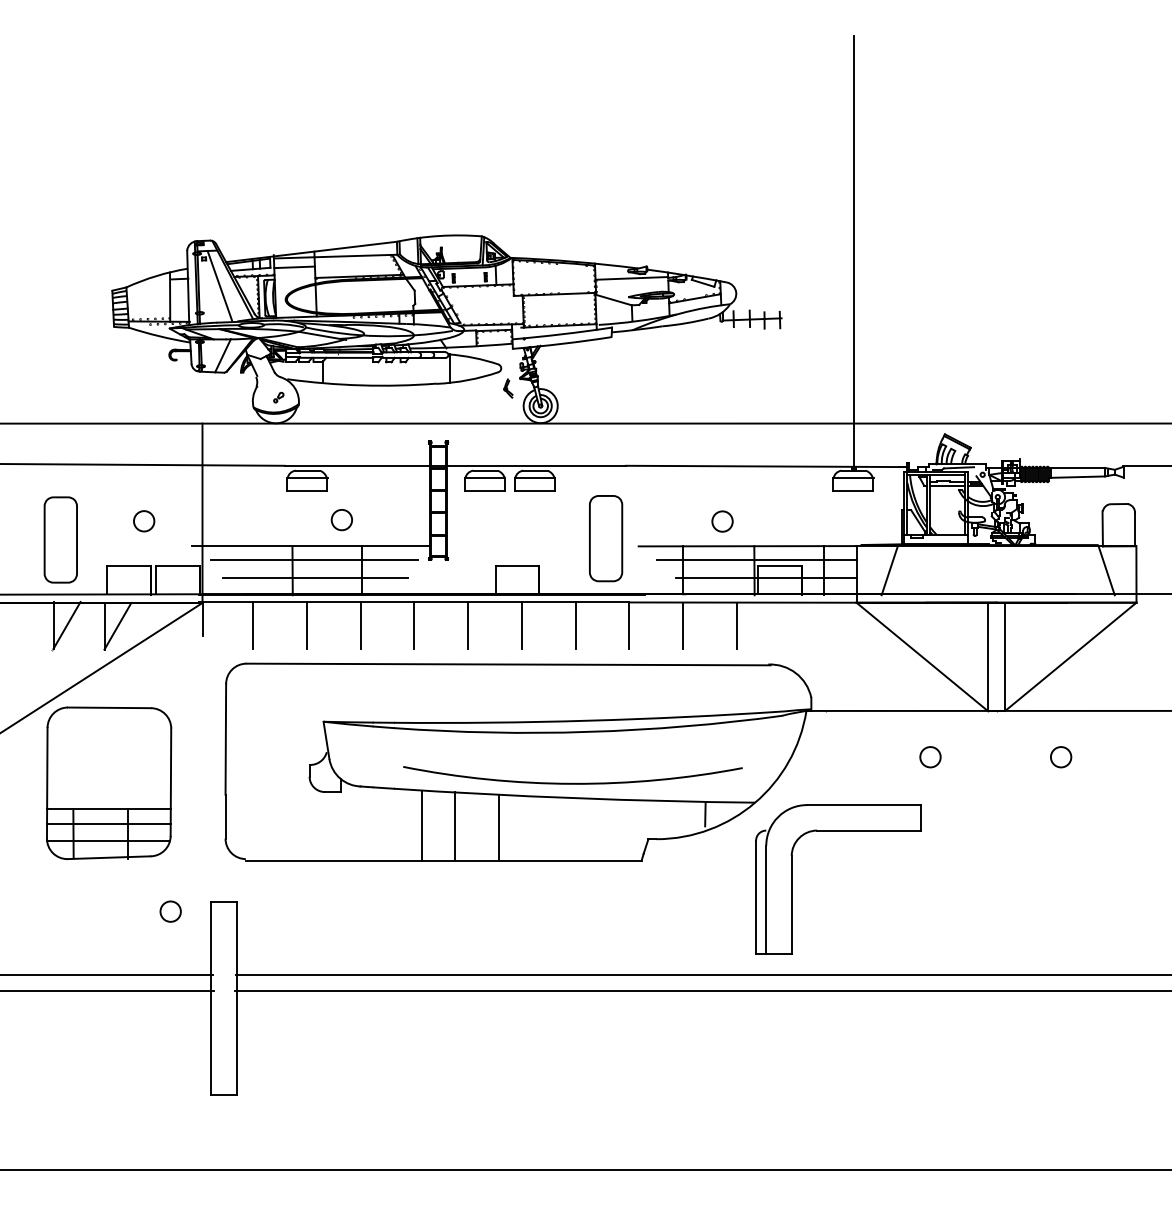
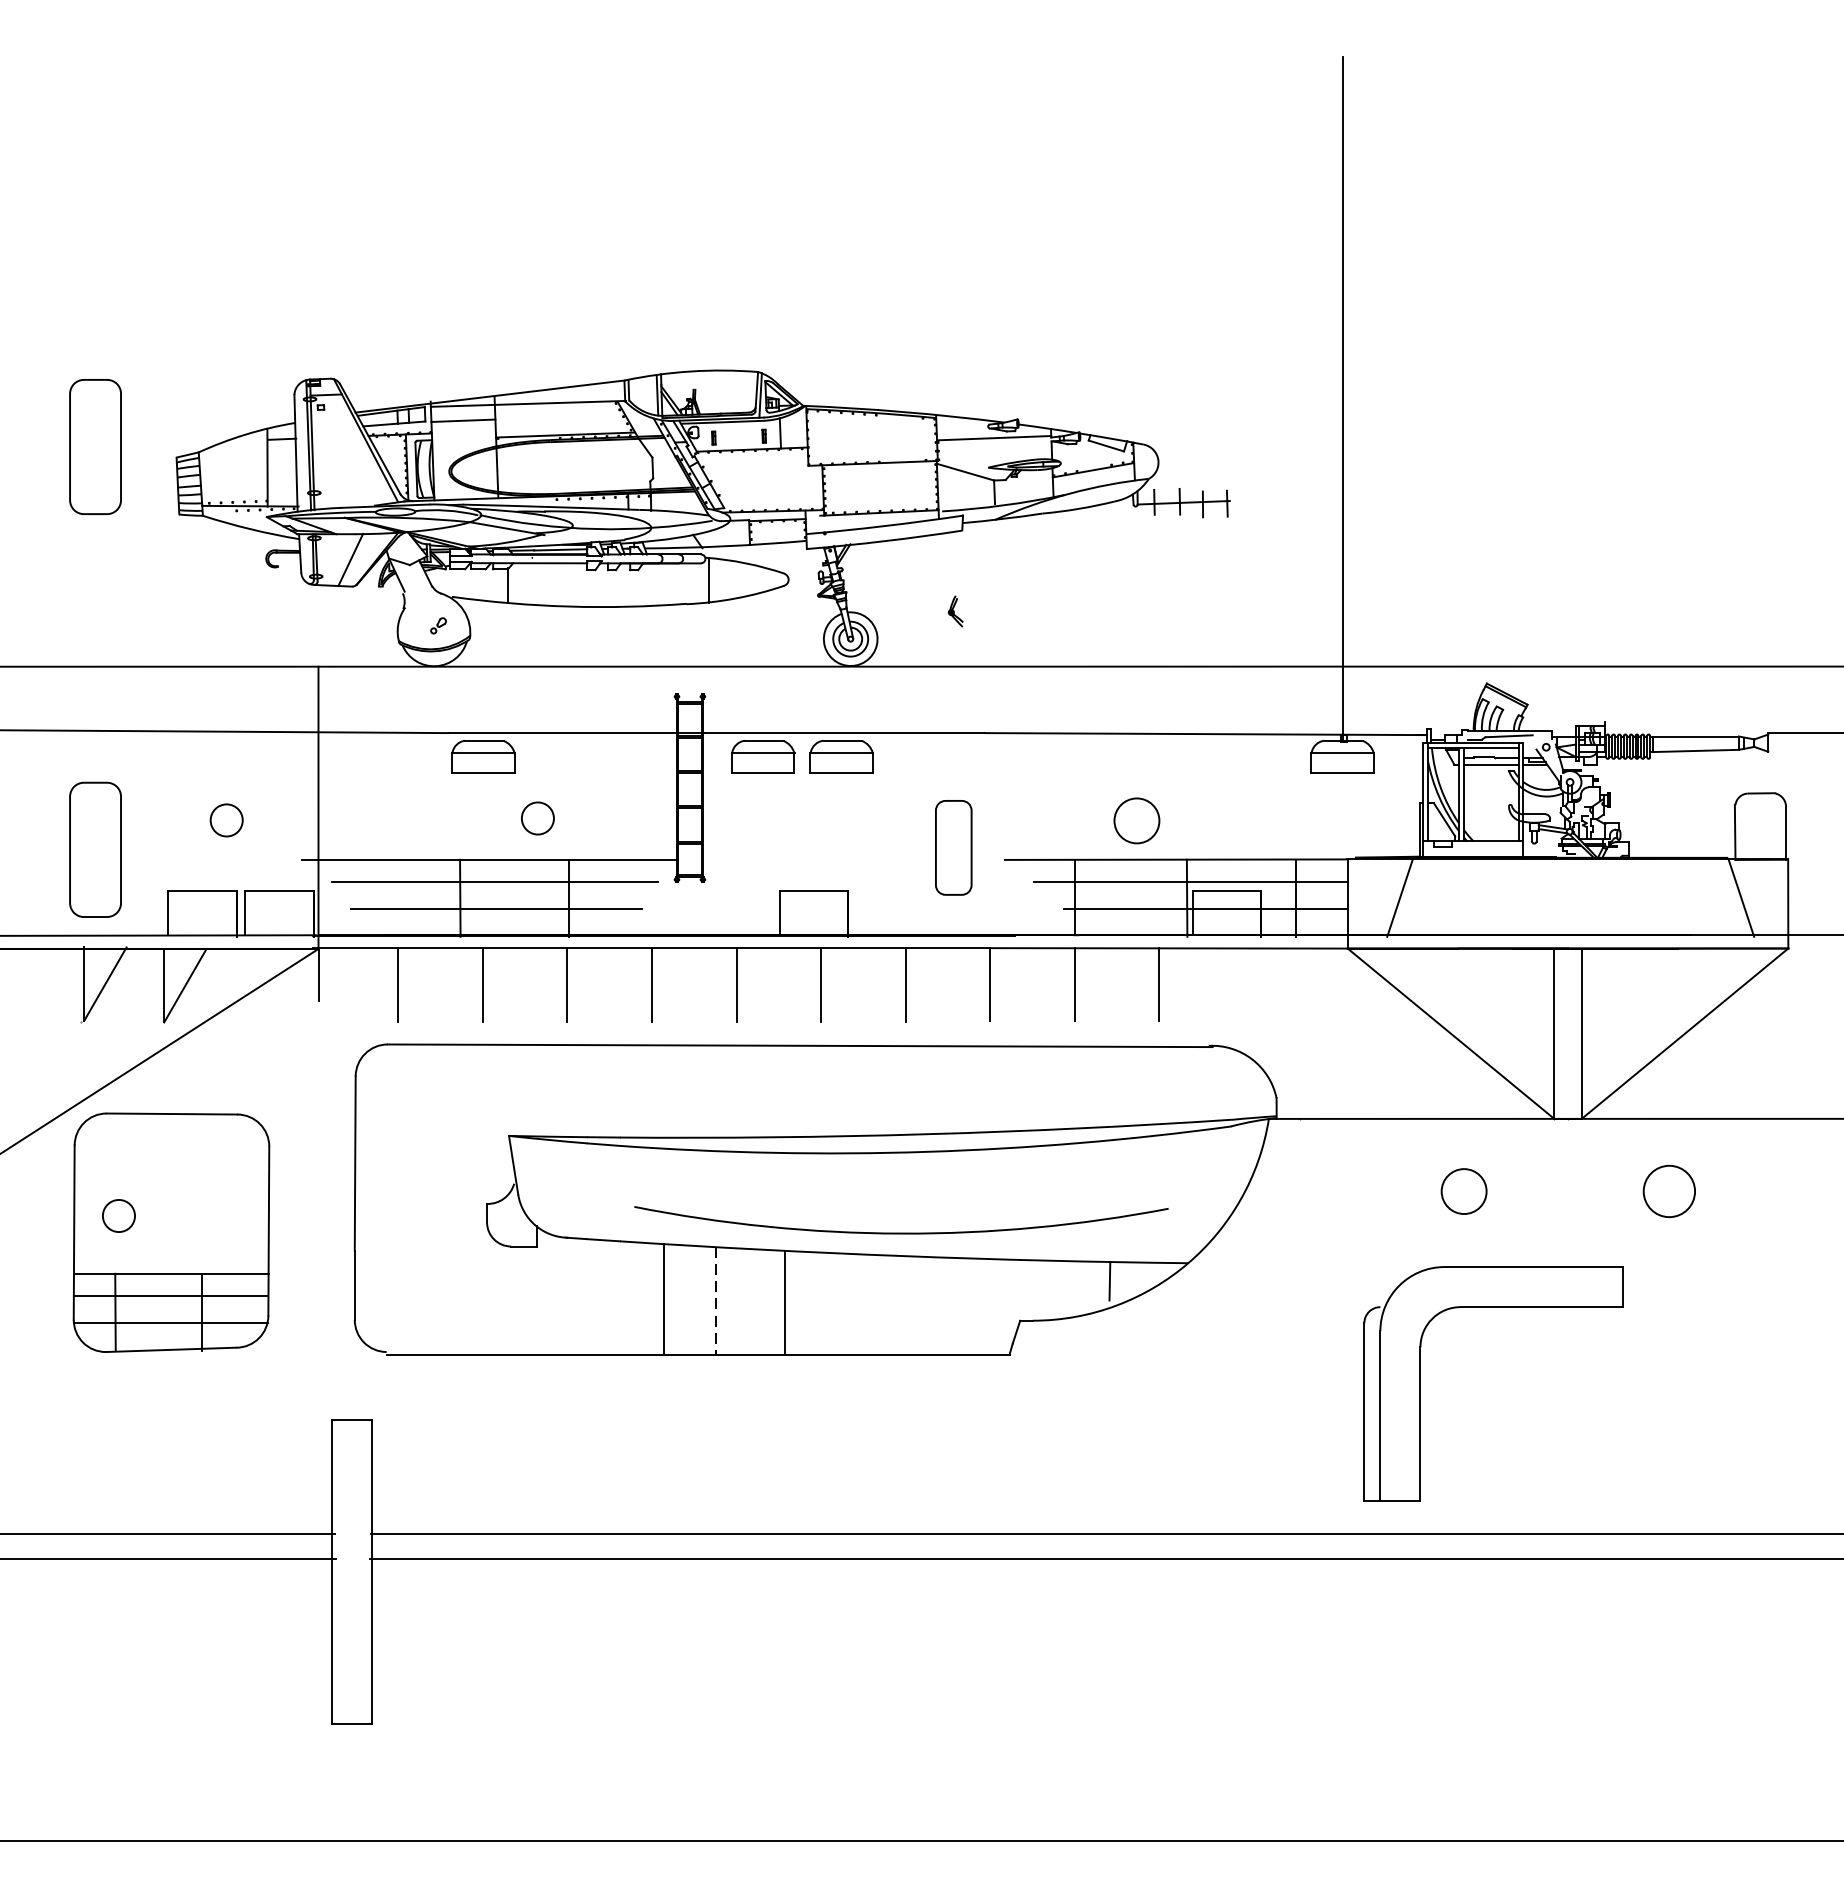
part: (60, 283) -> (95, 446), added
line: (219, 285) -> (345, 449), removed
part: (508, 388) -> (955, 611), moved
circle: (722, 521) -> (1136, 820), size x1.4
part: (606, 538) -> (954, 847), size x0.7
circle: (930, 757) -> (1464, 1192), size x1.4
circle: (1061, 757) -> (1670, 1192), size x1.6
line: (455, 826) -> (716, 1300), solid -> dashed
part: (792, 879) -> (1421, 1384), moved
circle: (170, 911) -> (118, 1215), moved

